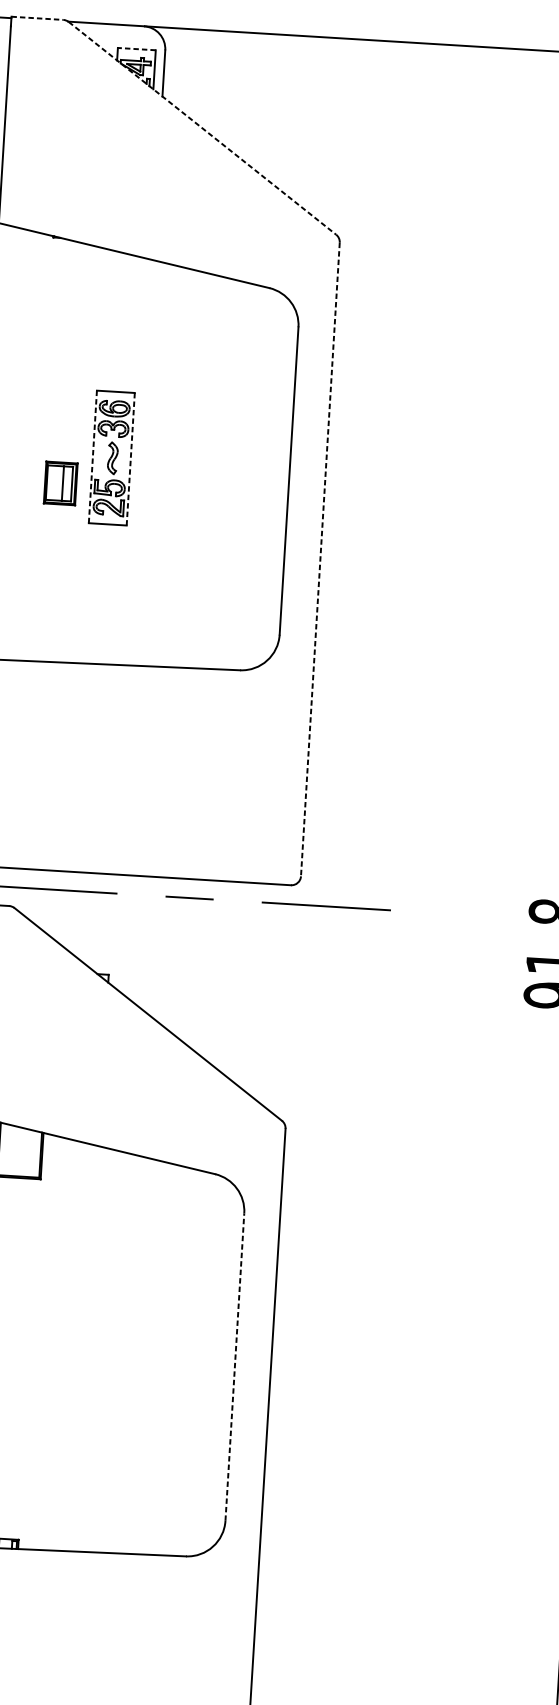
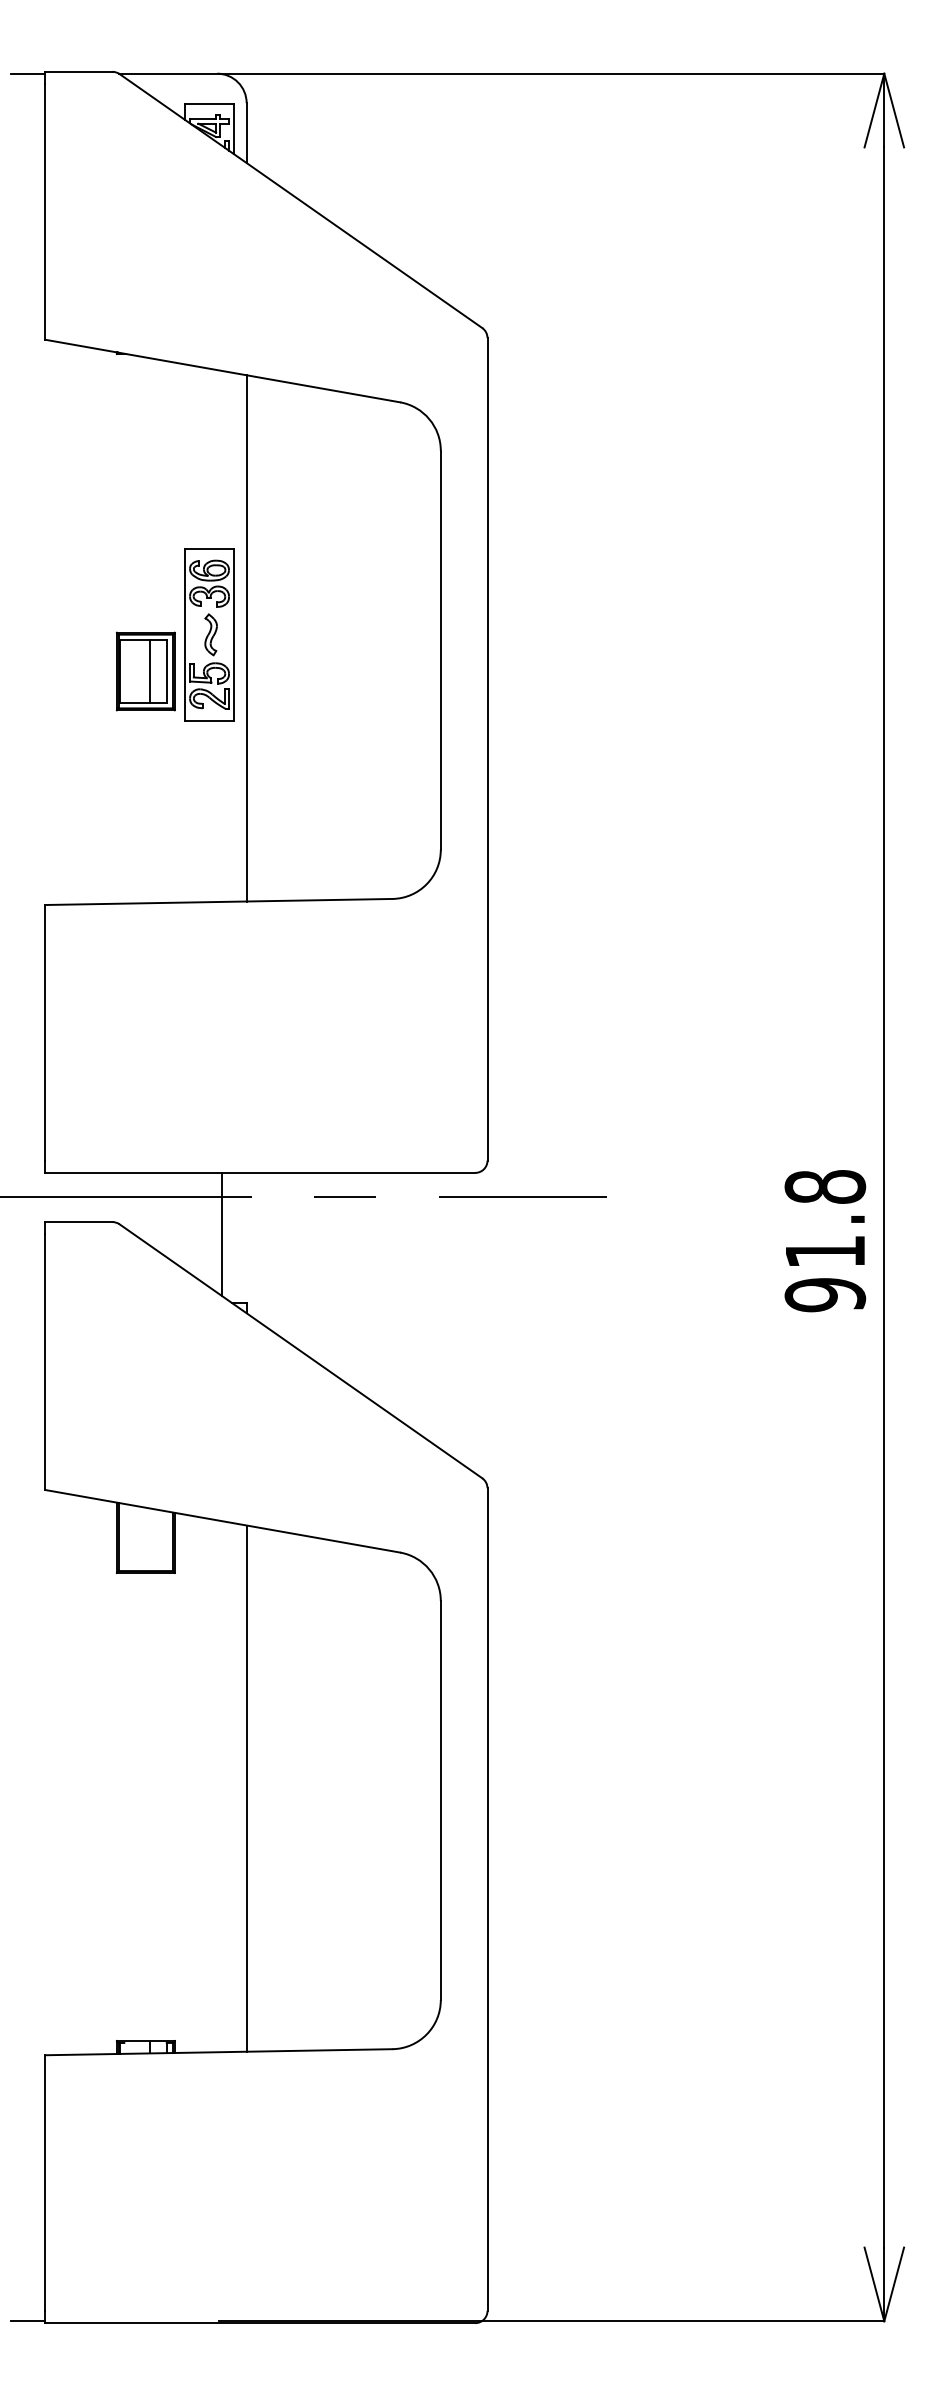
line: (37, 18) -> (78, 71), dashed -> solid
line: (136, 48) -> (209, 103), dashed -> solid
line: (202, 128) -> (301, 201), dashed -> solid
line: (93, 457) -> (185, 635), dashed -> solid
line: (130, 459) -> (234, 634), dashed -> solid
line: (139, 462) -> (246, 638), added
part: (60, 483) -> (145, 671), size x1.43
line: (320, 559) -> (487, 749), dashed -> solid
line: (93, 920) -> (222, 1234), added
line: (85, 1348) -> (246, 1788), added
line: (234, 1367) -> (440, 1800), dashed -> solid

